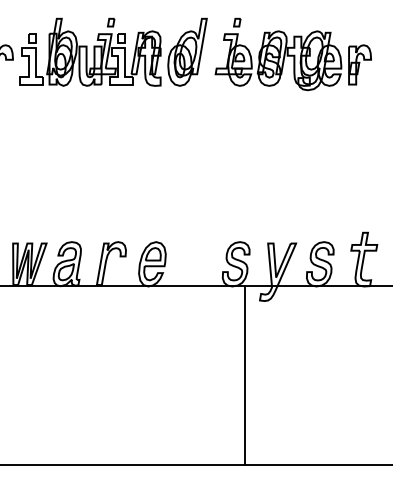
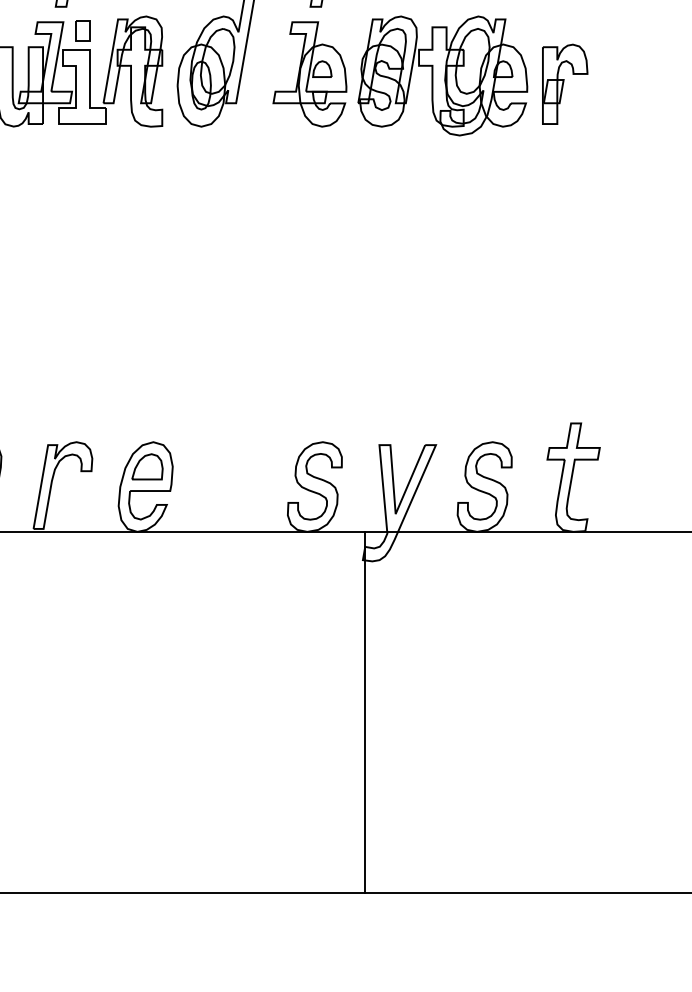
line: (244, 375) -> (364, 711), moved

